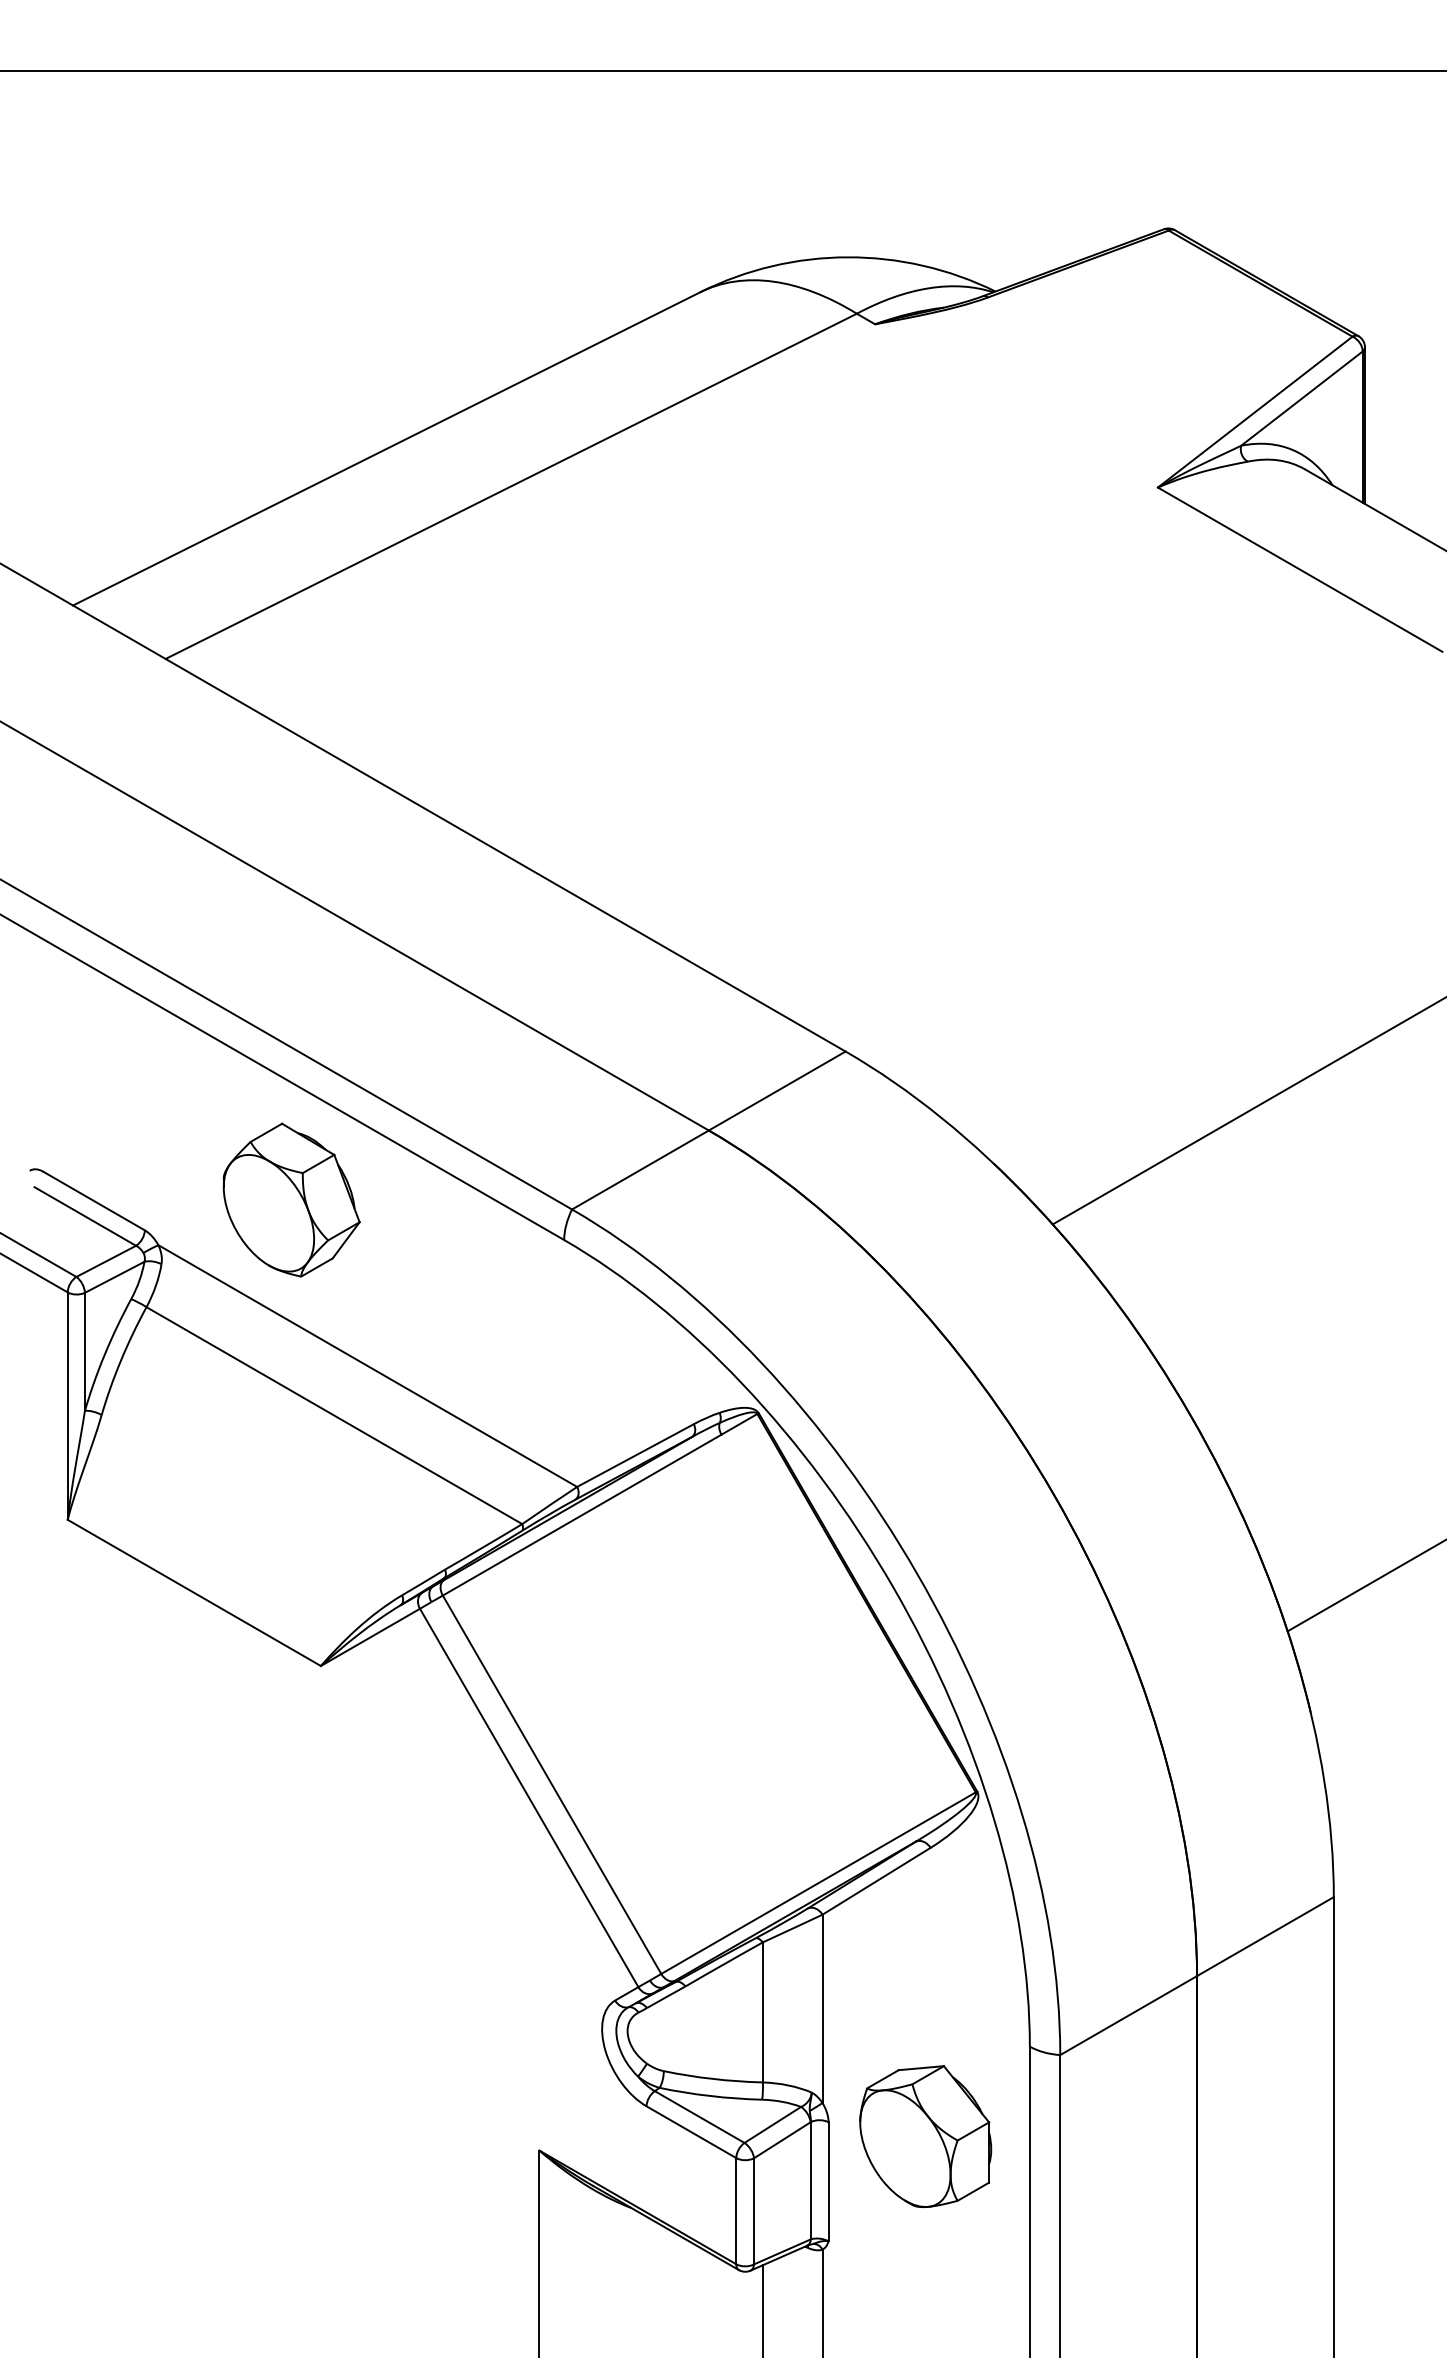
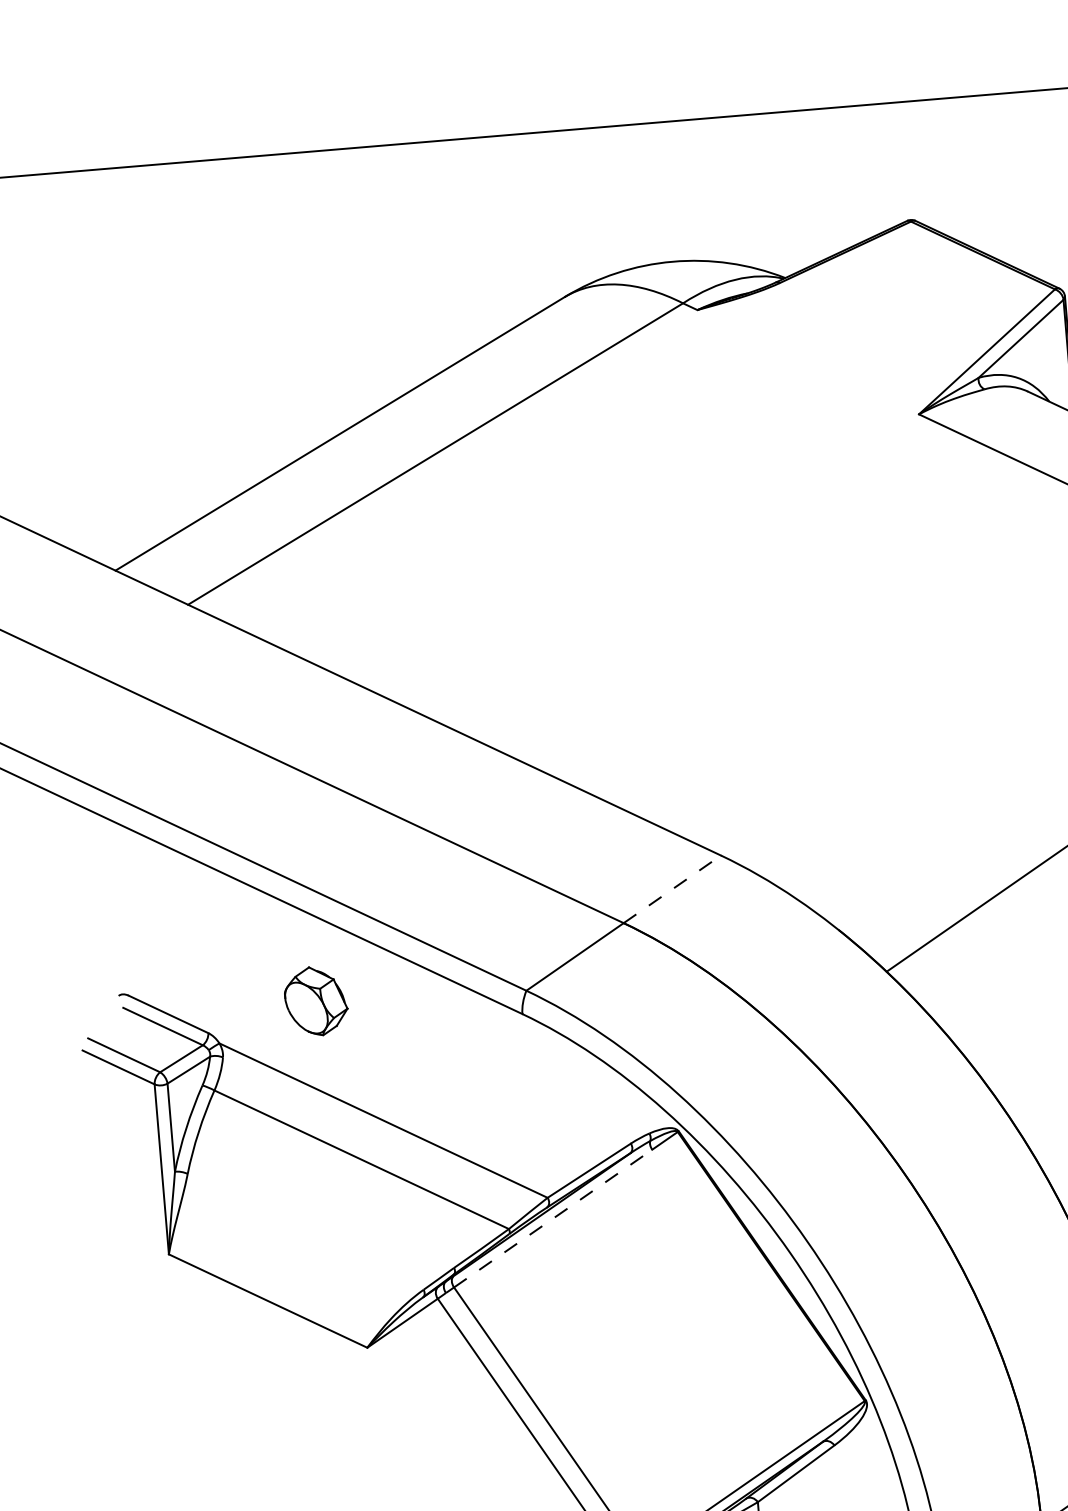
line: (777, 1091) -> (672, 889), solid -> dashed
part: (291, 1199) -> (316, 1000), size x0.6
line: (582, 1515) -> (553, 1218), solid -> dashed

